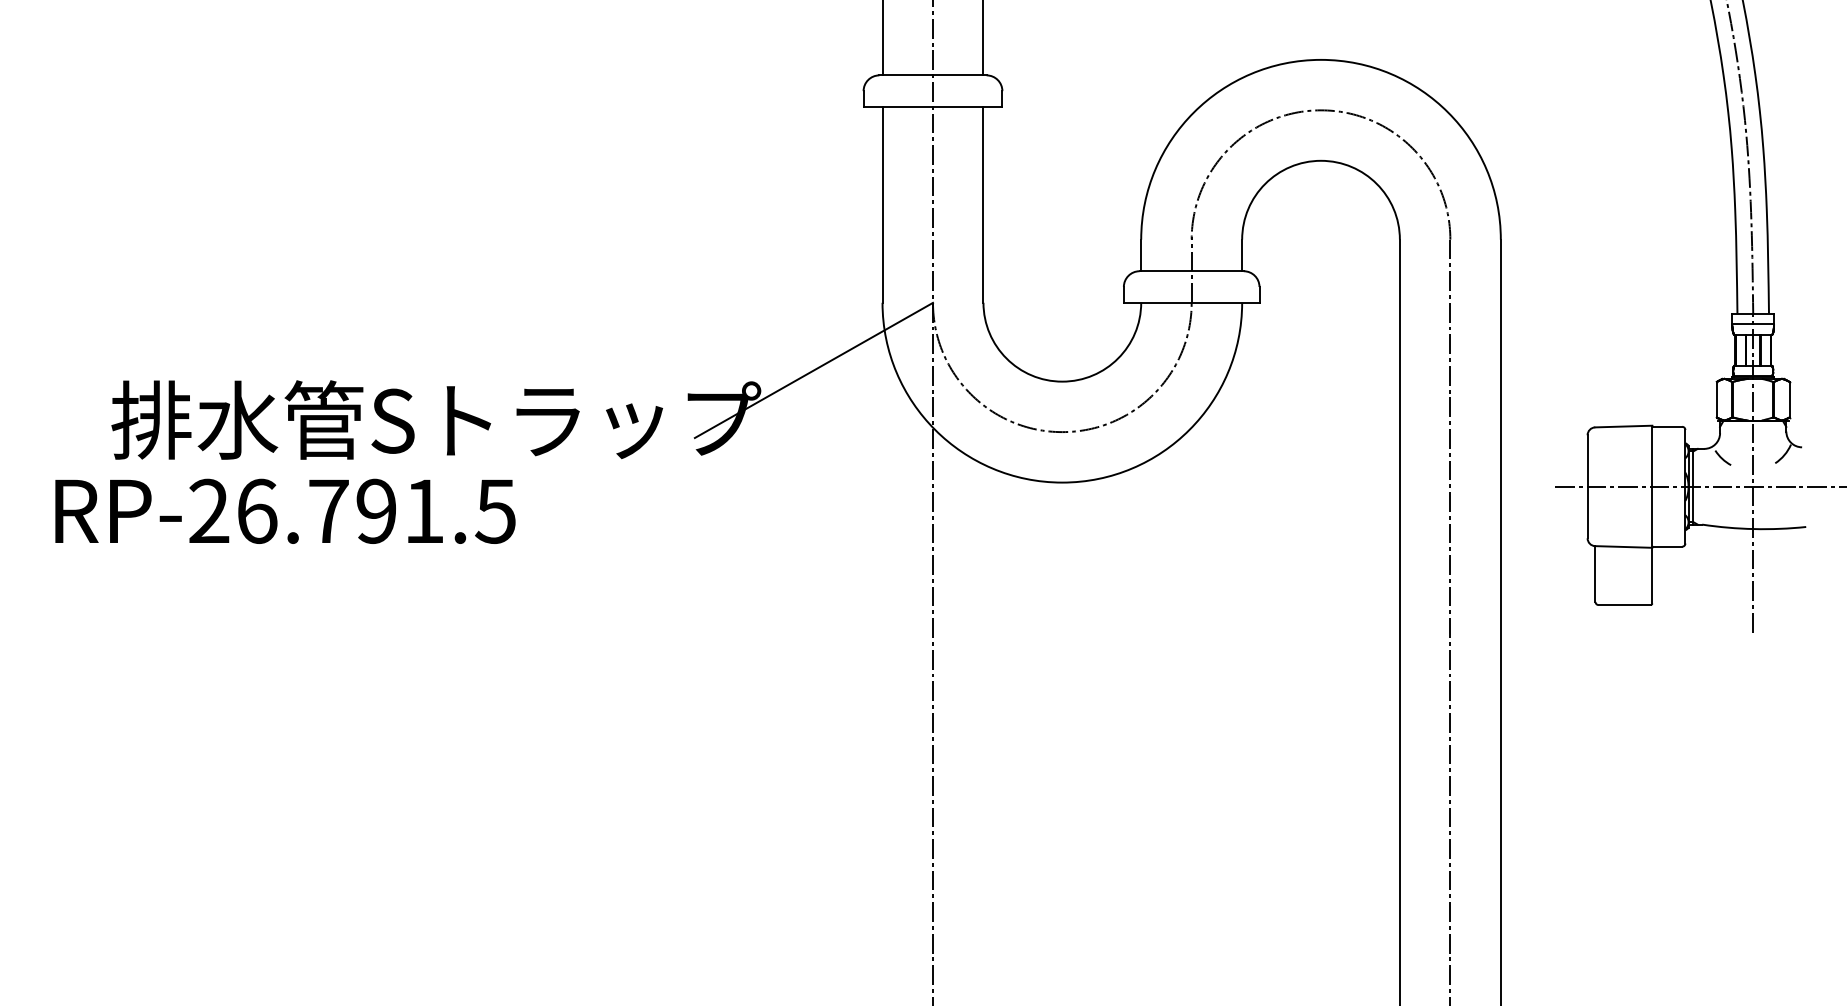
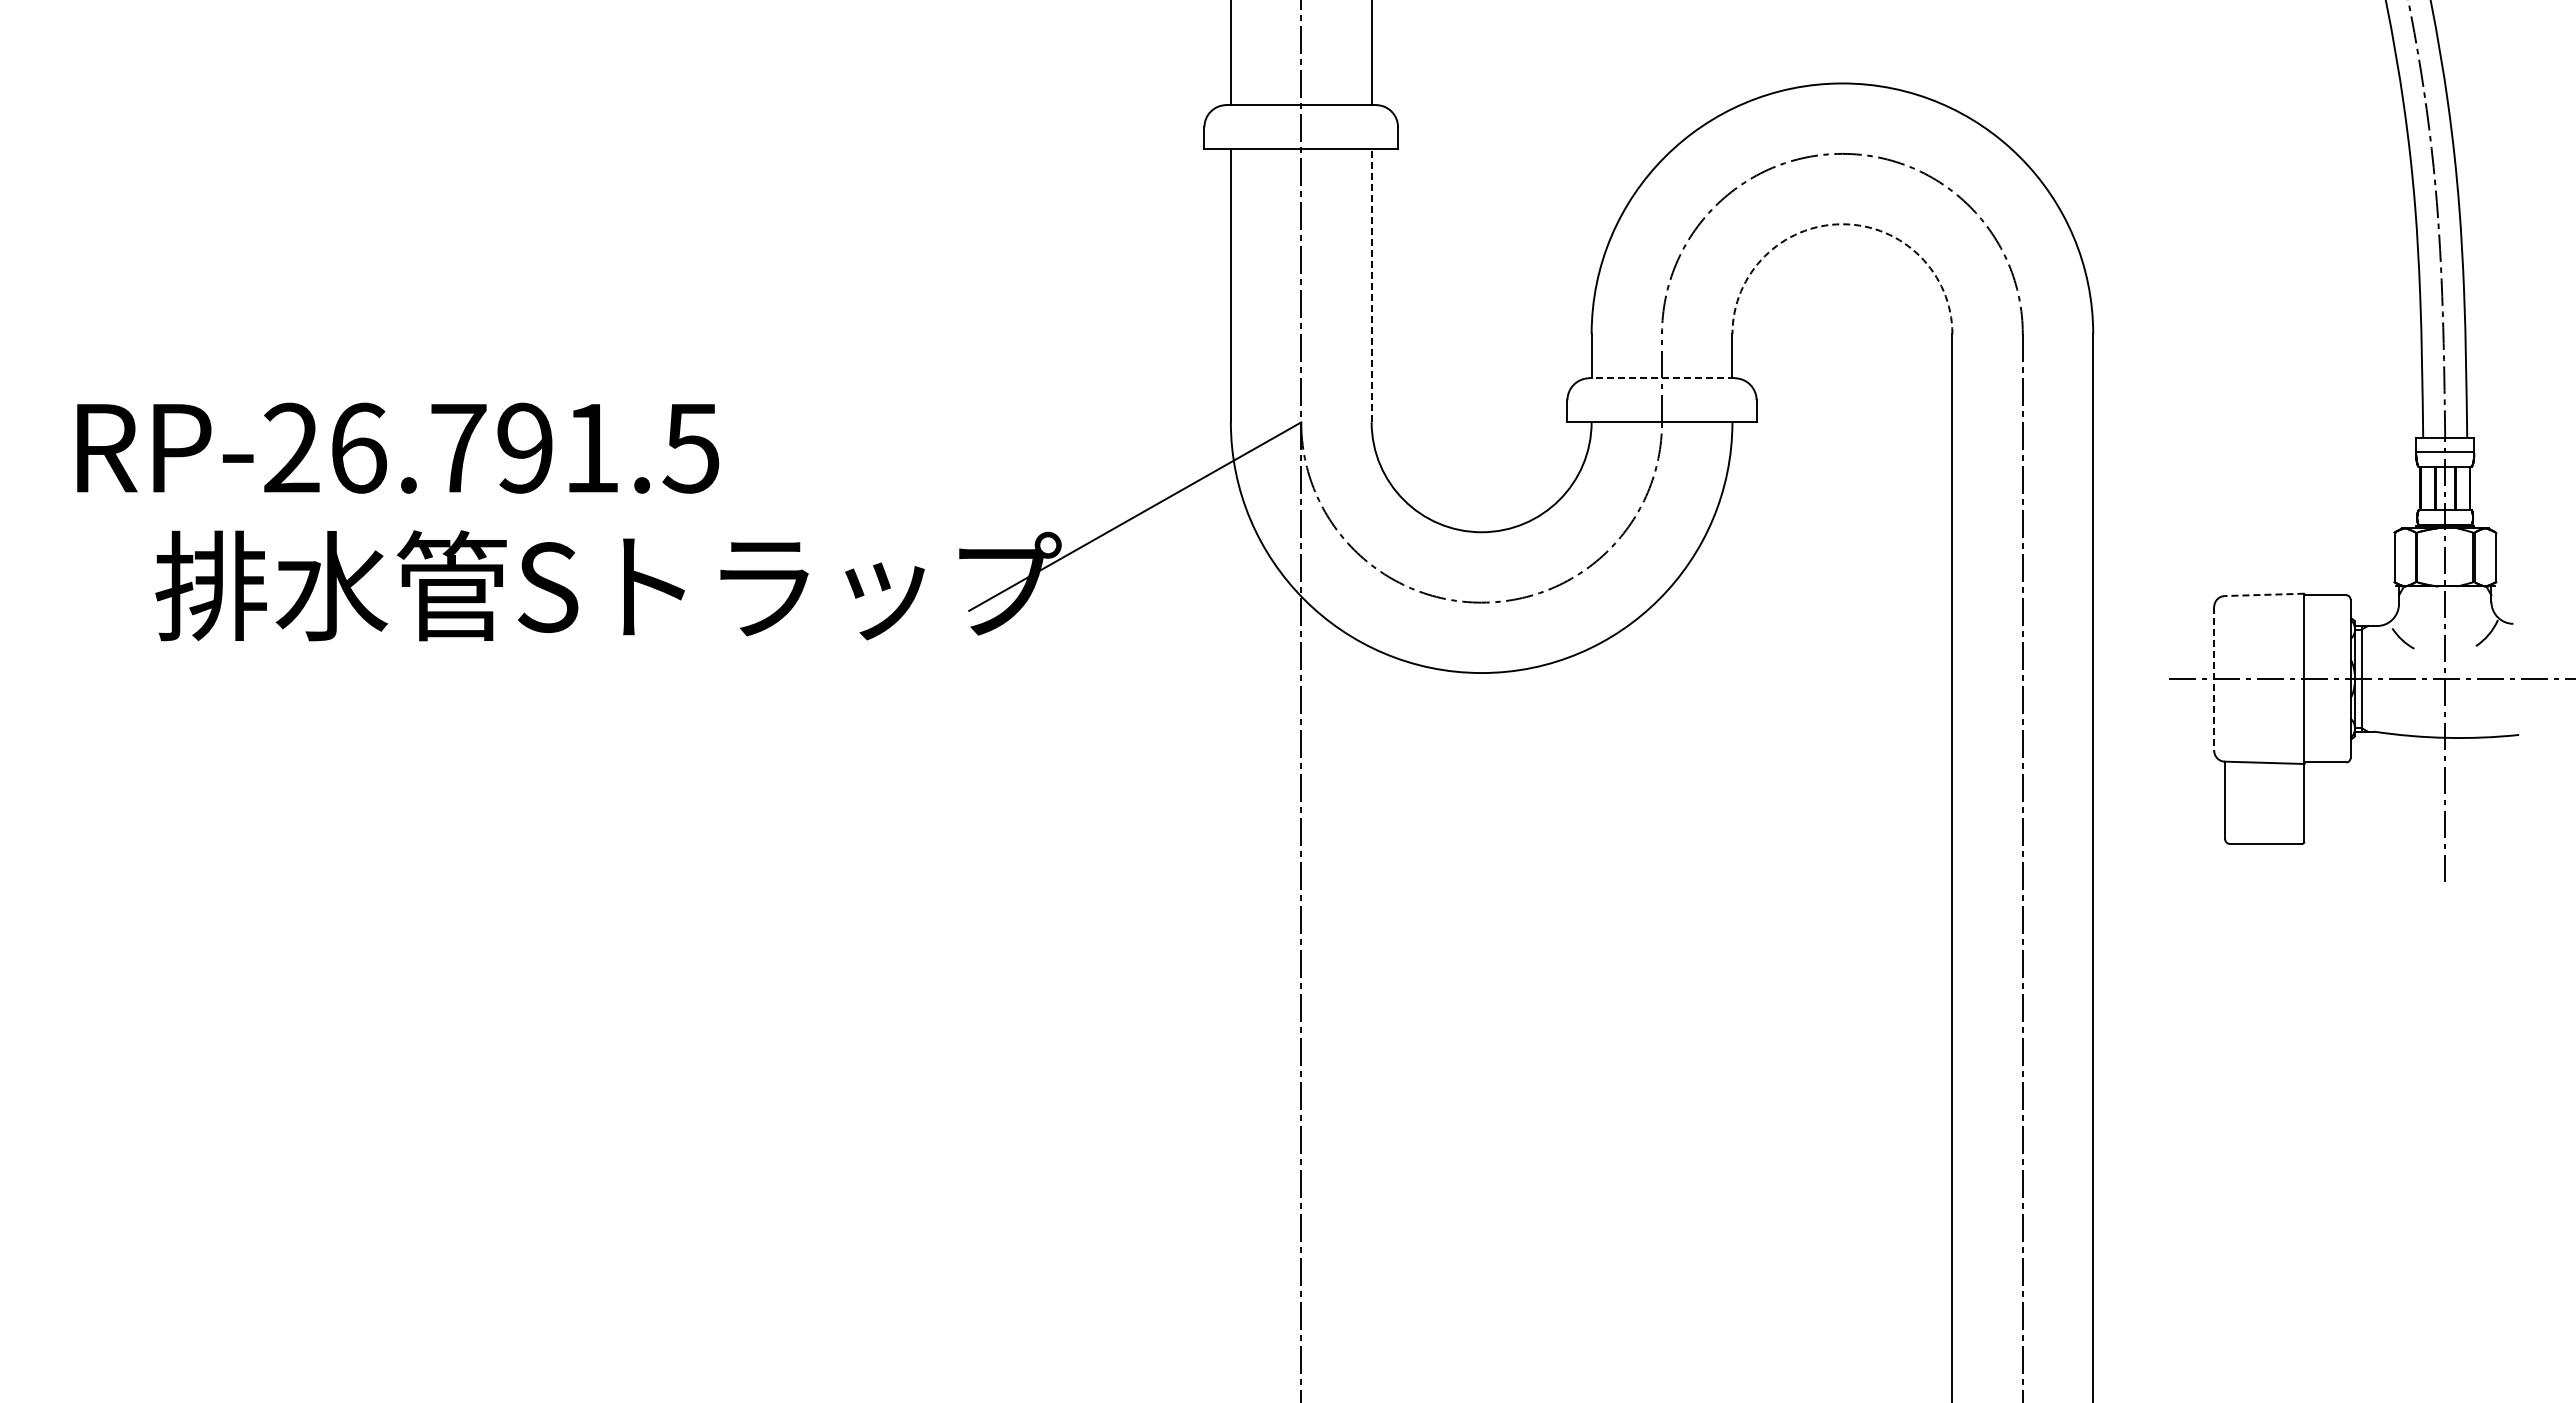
arc: (1321, 160) -> (1842, 224), solid -> dashed
line: (983, 204) -> (1371, 285), solid -> dashed
line: (1192, 271) -> (1662, 378), solid -> dashed
line: (1623, 426) -> (2264, 594), solid -> dashed
line: (1587, 486) -> (2214, 678), solid -> dashed
text: (285, 510) -> (398, 447), moved

